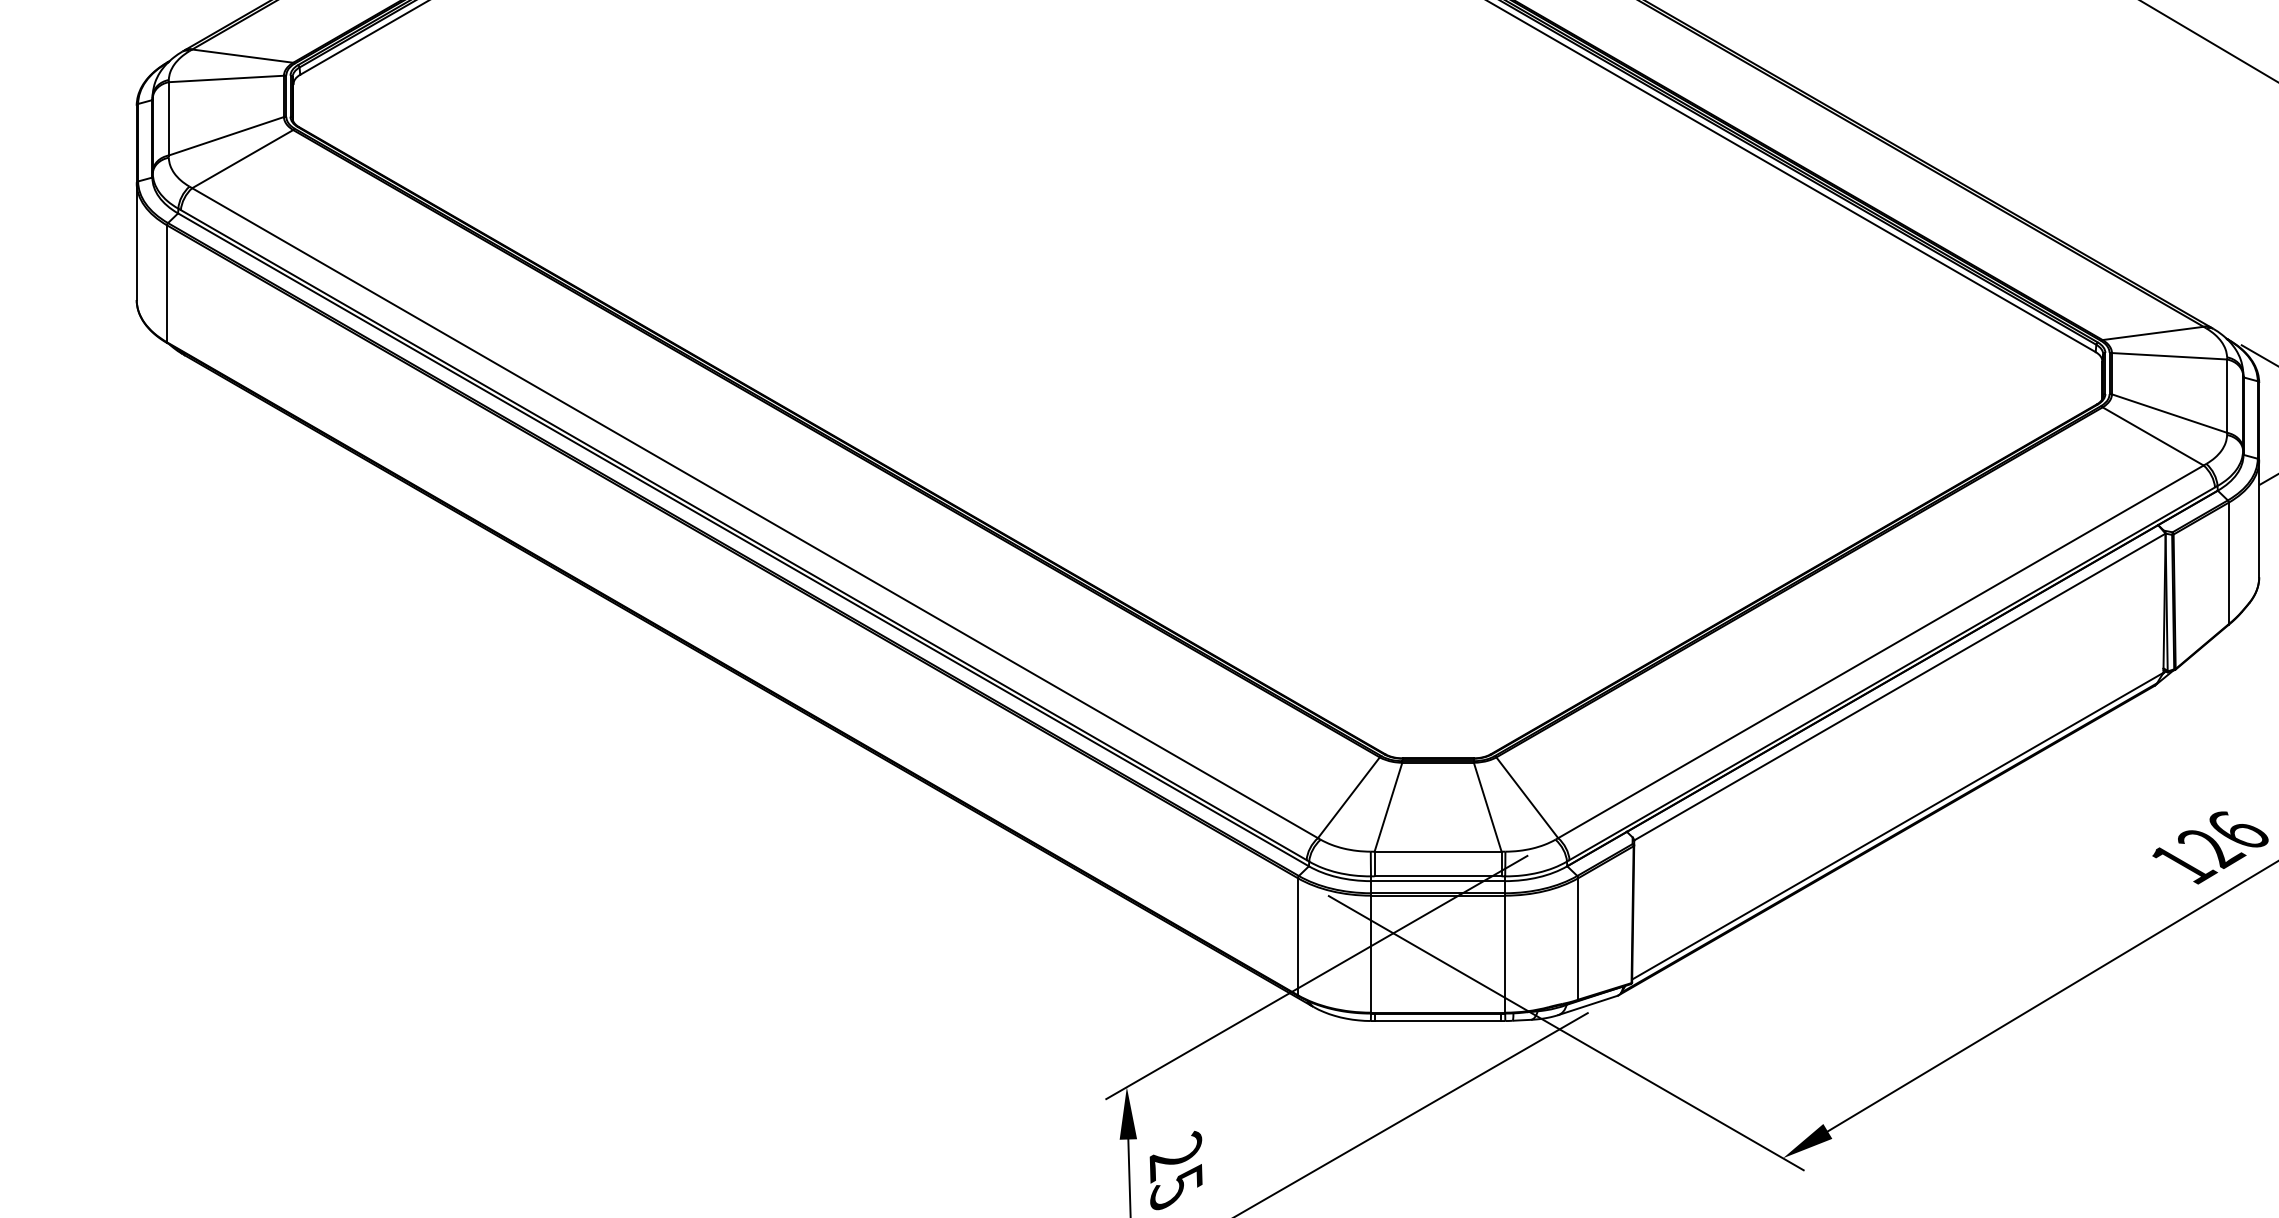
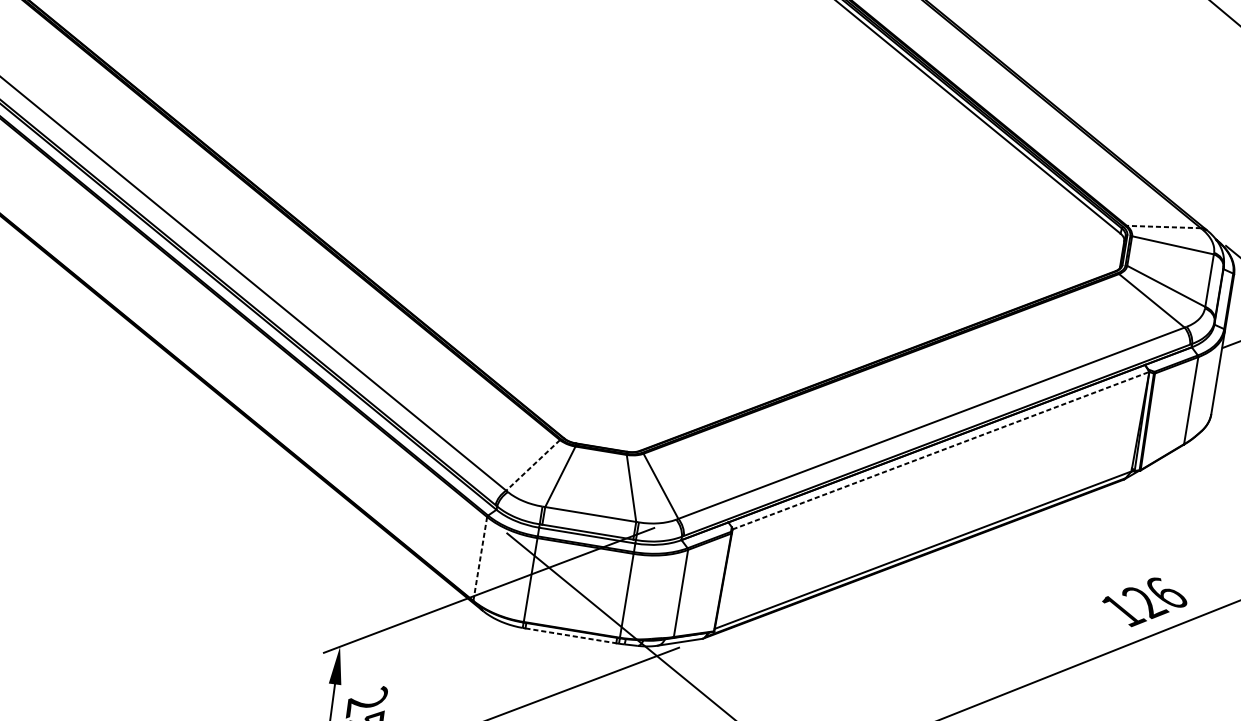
line: (2153, 333) -> (1164, 227), solid -> dashed
line: (1899, 687) -> (940, 450), solid -> dashed
line: (1348, 797) -> (532, 465), solid -> dashed
line: (1297, 936) -> (480, 558), solid -> dashed
line: (1438, 1021) -> (571, 636), solid -> dashed

